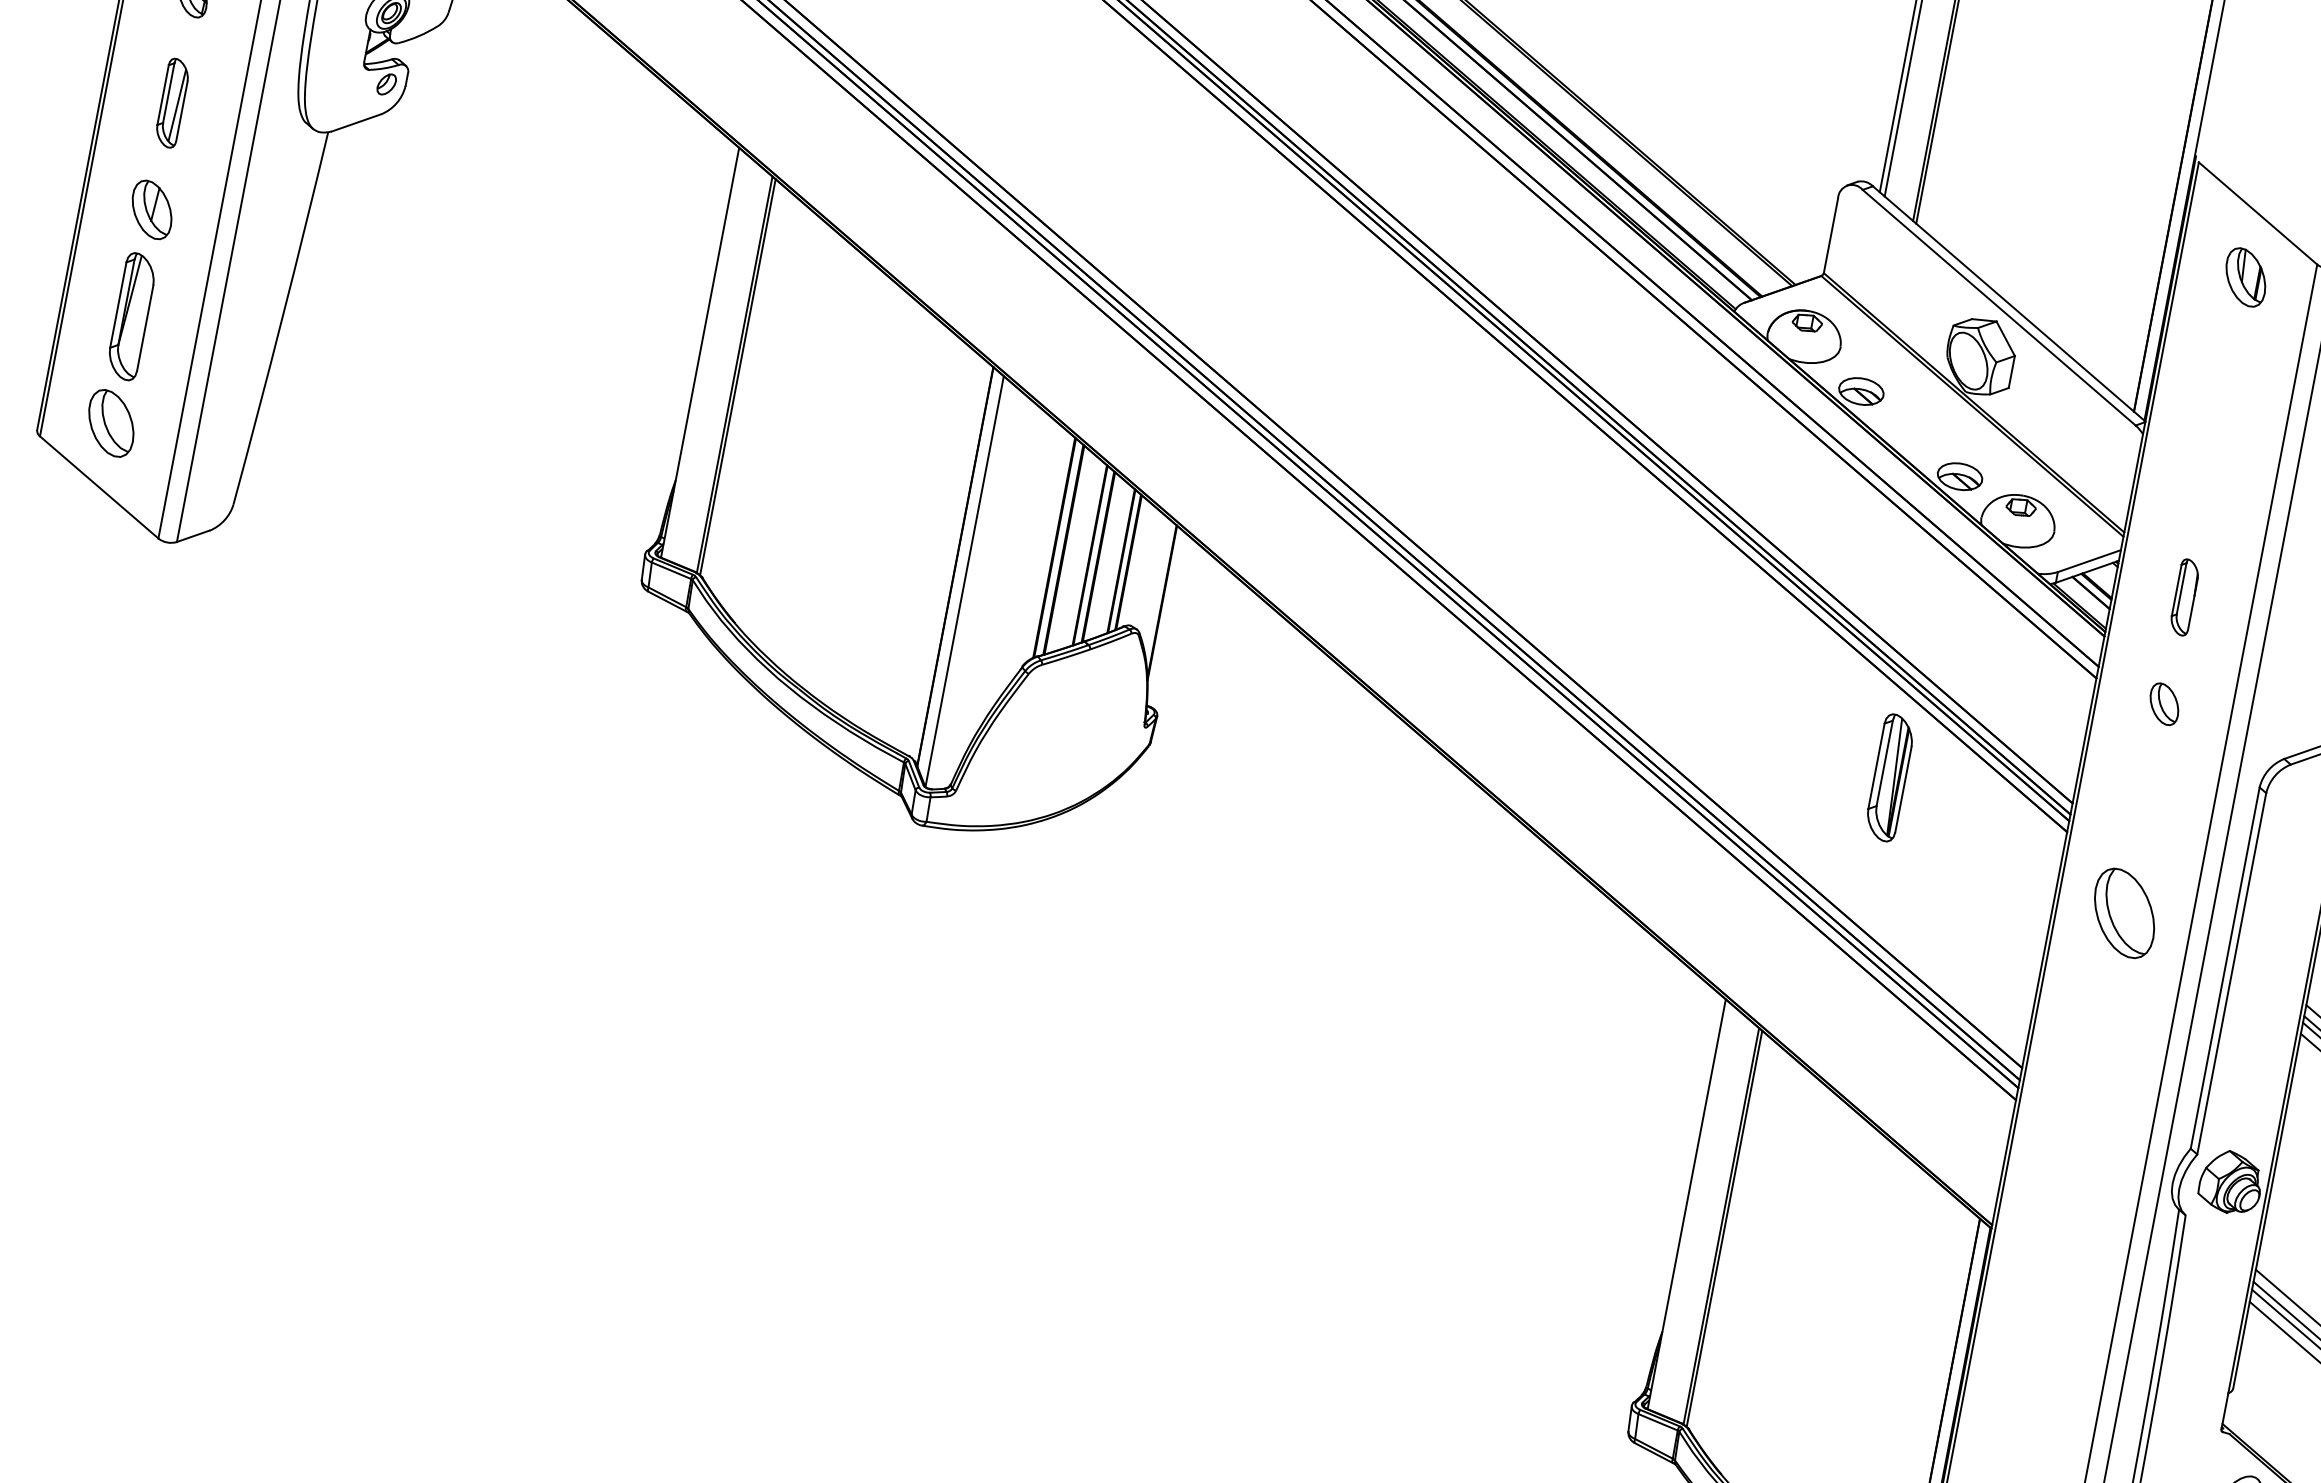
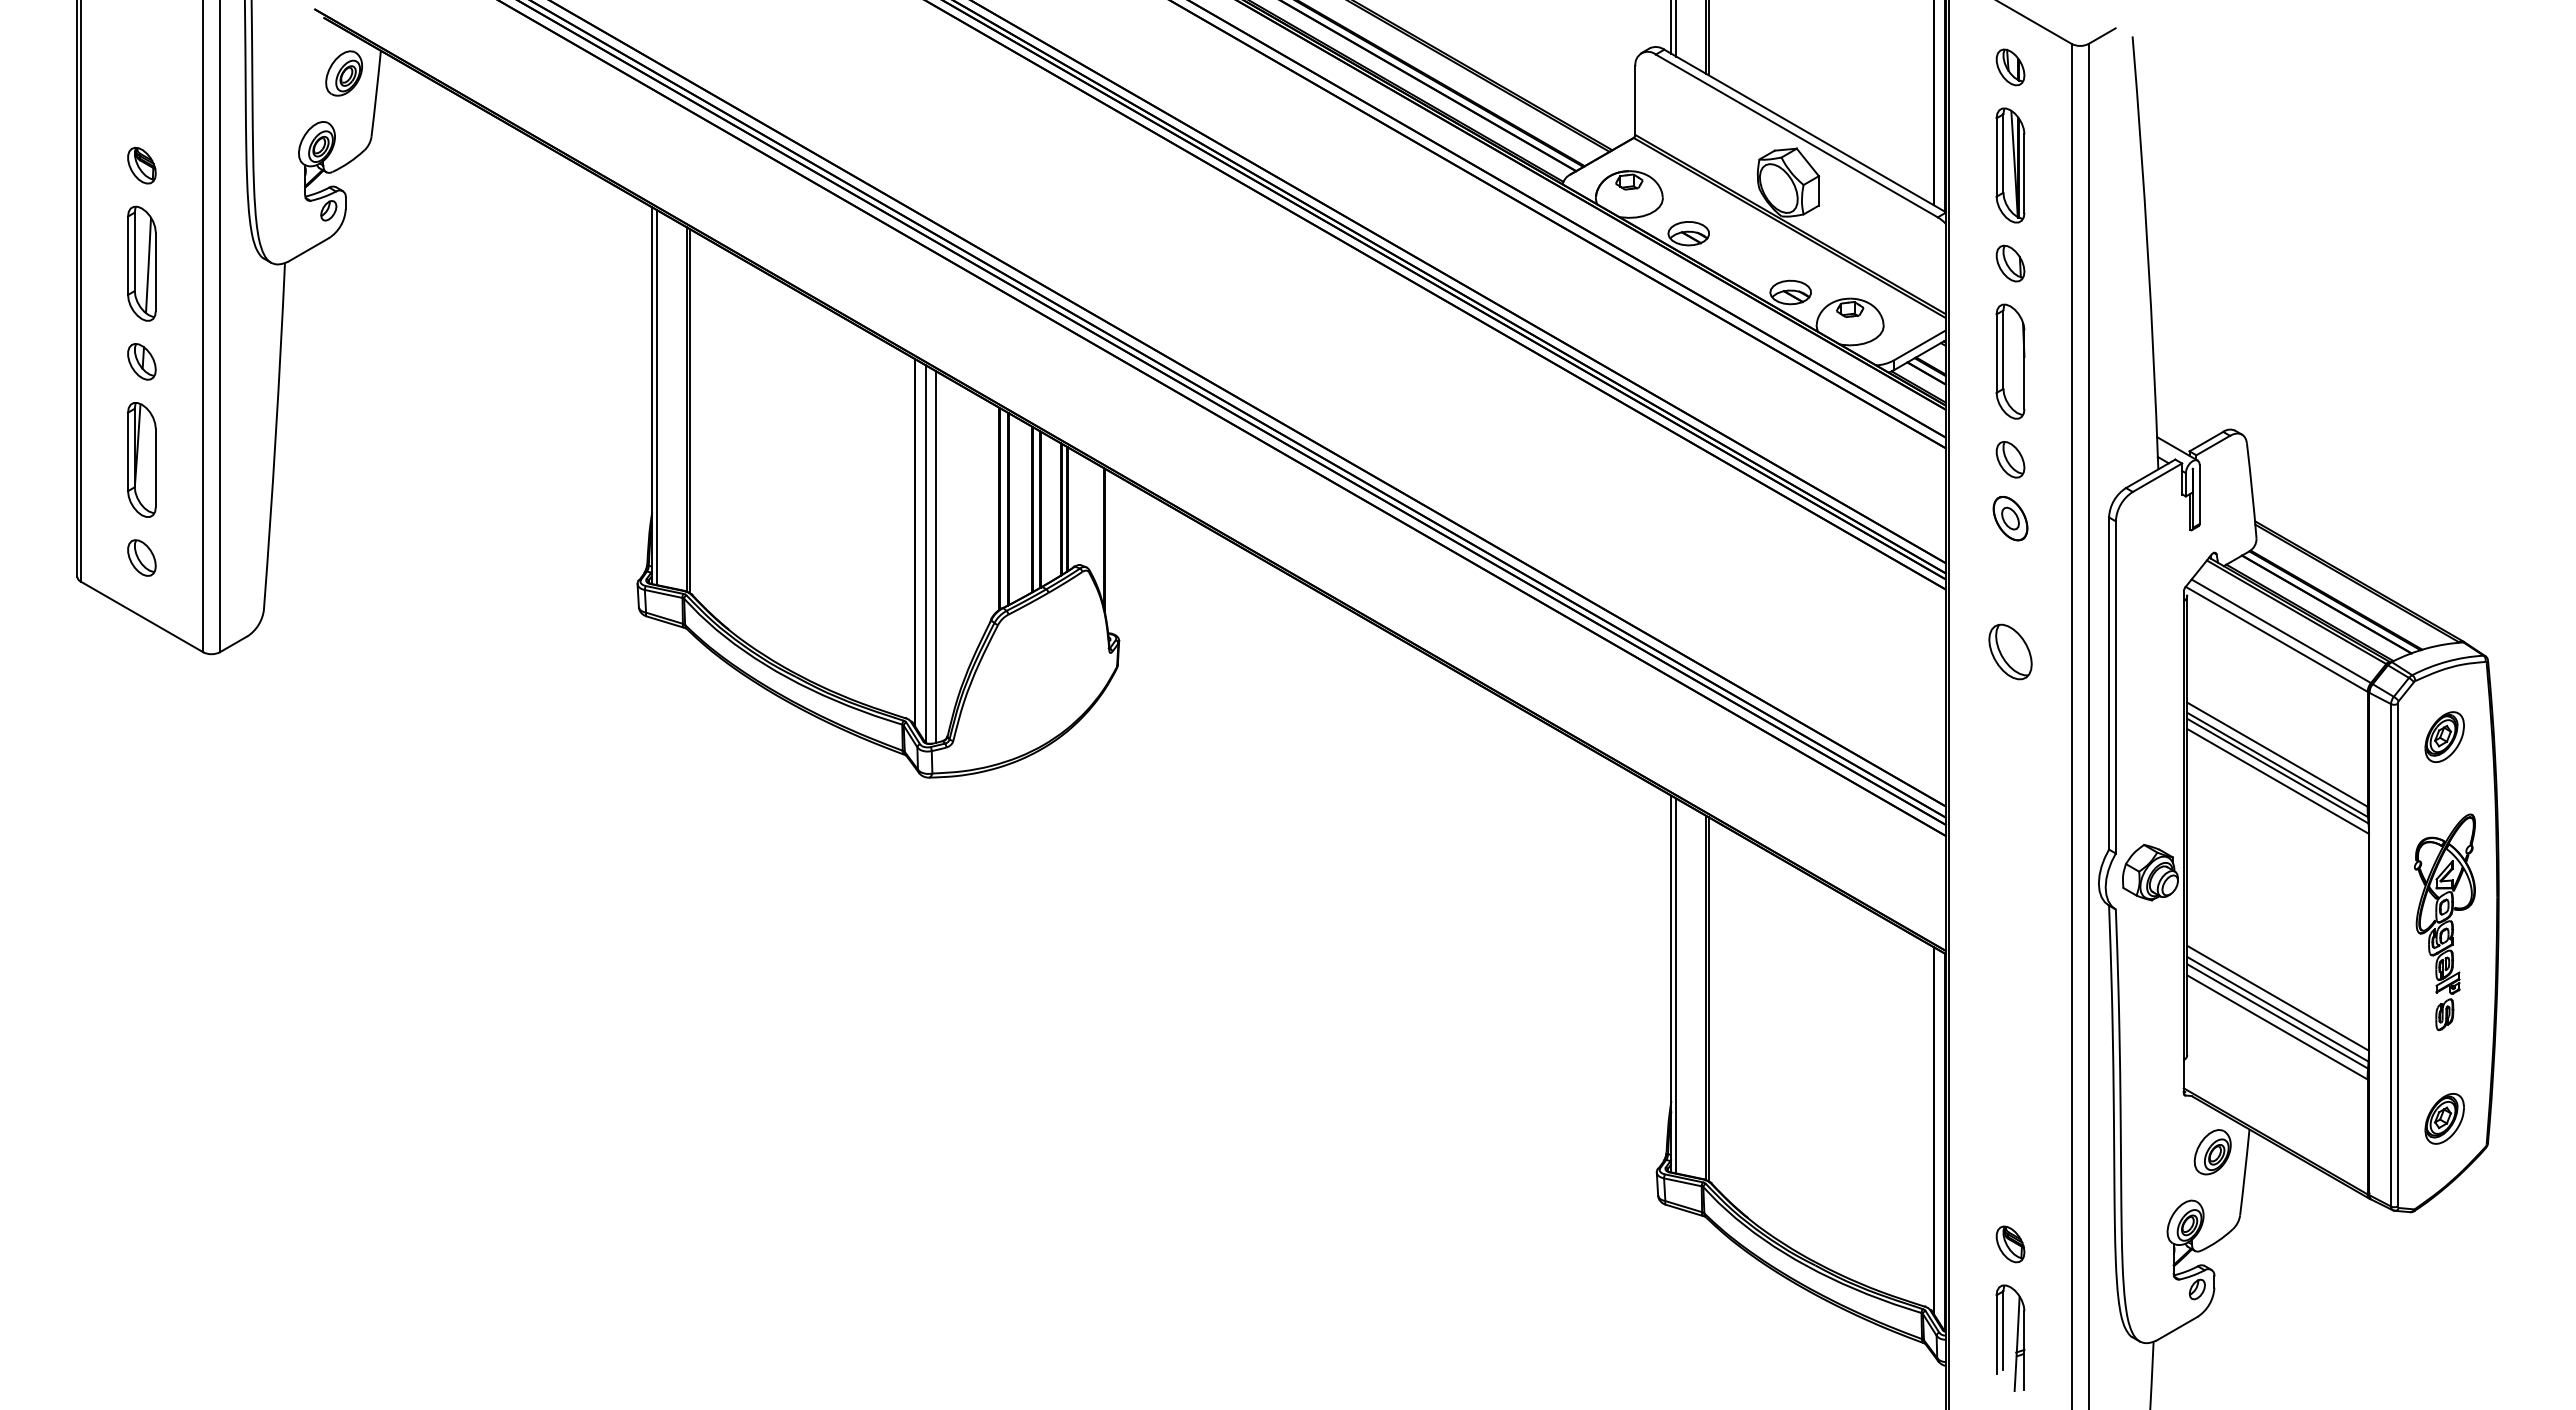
part: (172, 102) -> (141, 263), size x1.43
part: (151, 209) -> (141, 361), size x0.71
part: (2245, 277) -> (2010, 67), size x0.71
line: (705, 355) -> (657, 397), added
part: (111, 422) -> (141, 557), size x0.62
part: (2205, 490) -> (2010, 263), added
line: (974, 586) -> (935, 556), added
part: (2184, 597) -> (2010, 361), size x1.67
part: (2152, 768) -> (2010, 518), added
part: (1889, 777) -> (2010, 165), moved
part: (2124, 912) -> (2010, 651), size x0.71
line: (1691, 1206) -> (1676, 985), added

